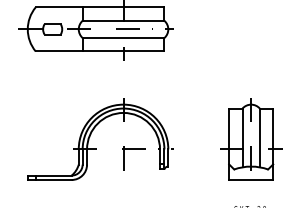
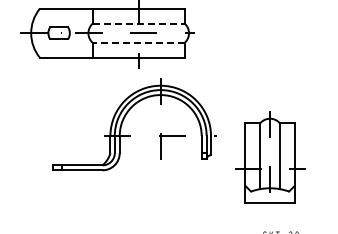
line: (123, 20) -> (138, 23), solid -> dashed
line: (123, 37) -> (138, 42), solid -> dashed
part: (91, 134) -> (124, 119), moved
part: (251, 139) -> (270, 157), moved

